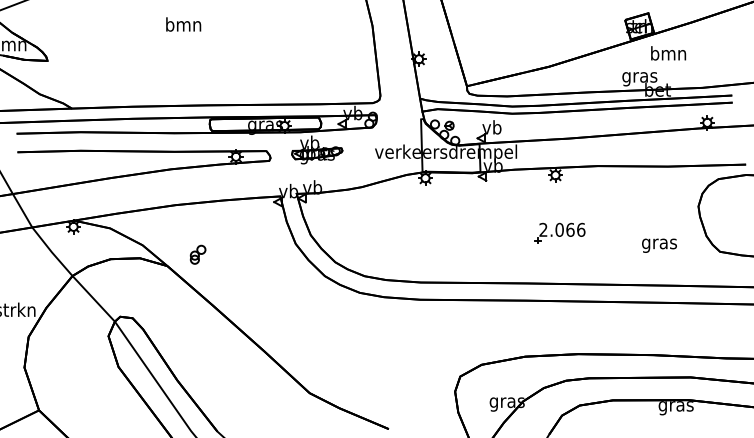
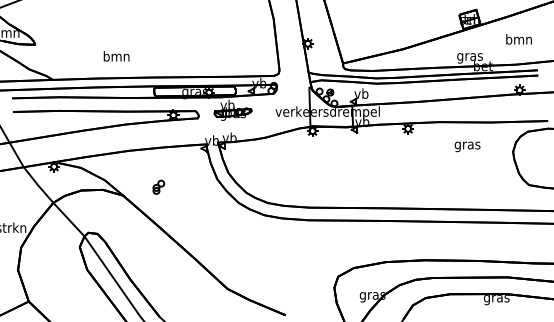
text: (183, 24) -> (116, 56), moved
text: (668, 53) -> (519, 39), moved
part: (559, 232) -> (411, 170), removed
text: (659, 245) -> (467, 146), moved
part: (197, 254) -> (158, 187), moved

